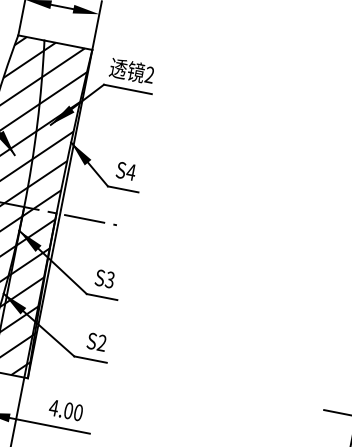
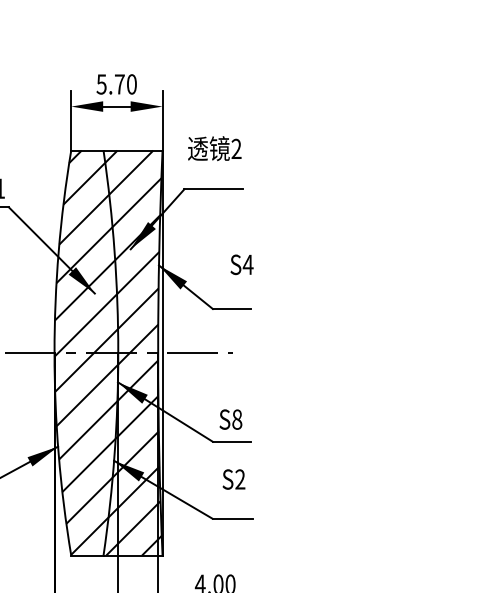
text: (131, 71) -> (214, 148), moved
text: (125, 170) -> (241, 264), moved
text: (110, 279) -> (237, 419), S3 -> S8
text: (96, 342) -> (233, 479), moved

